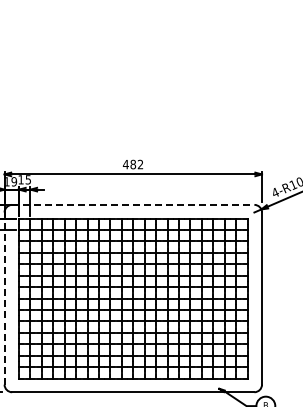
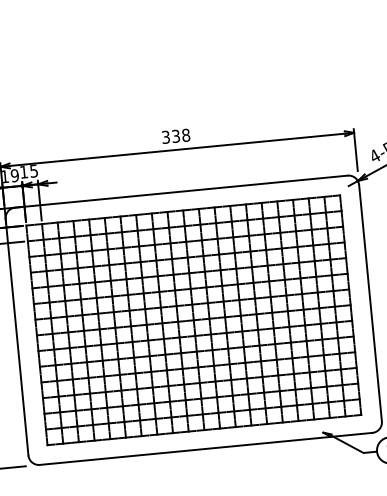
text: (132, 164) -> (174, 136), 482 -> 338
line: (133, 204) -> (181, 191), dashed -> solid
line: (4, 299) -> (17, 338), dashed -> solid

